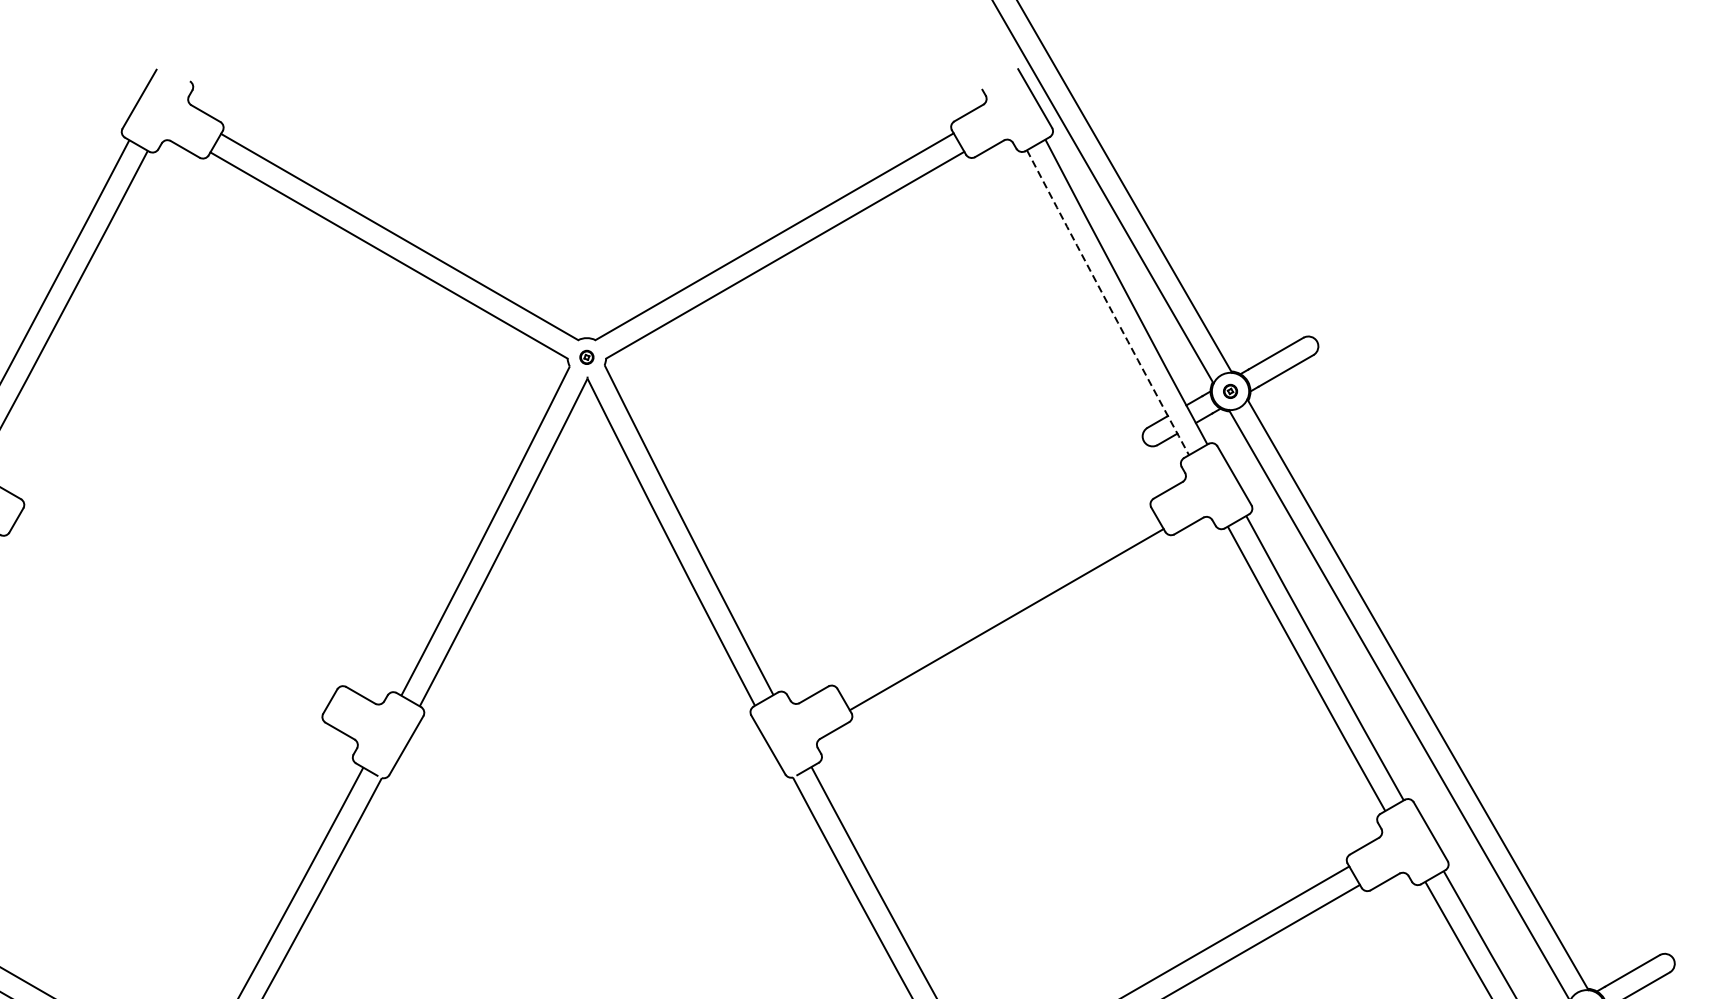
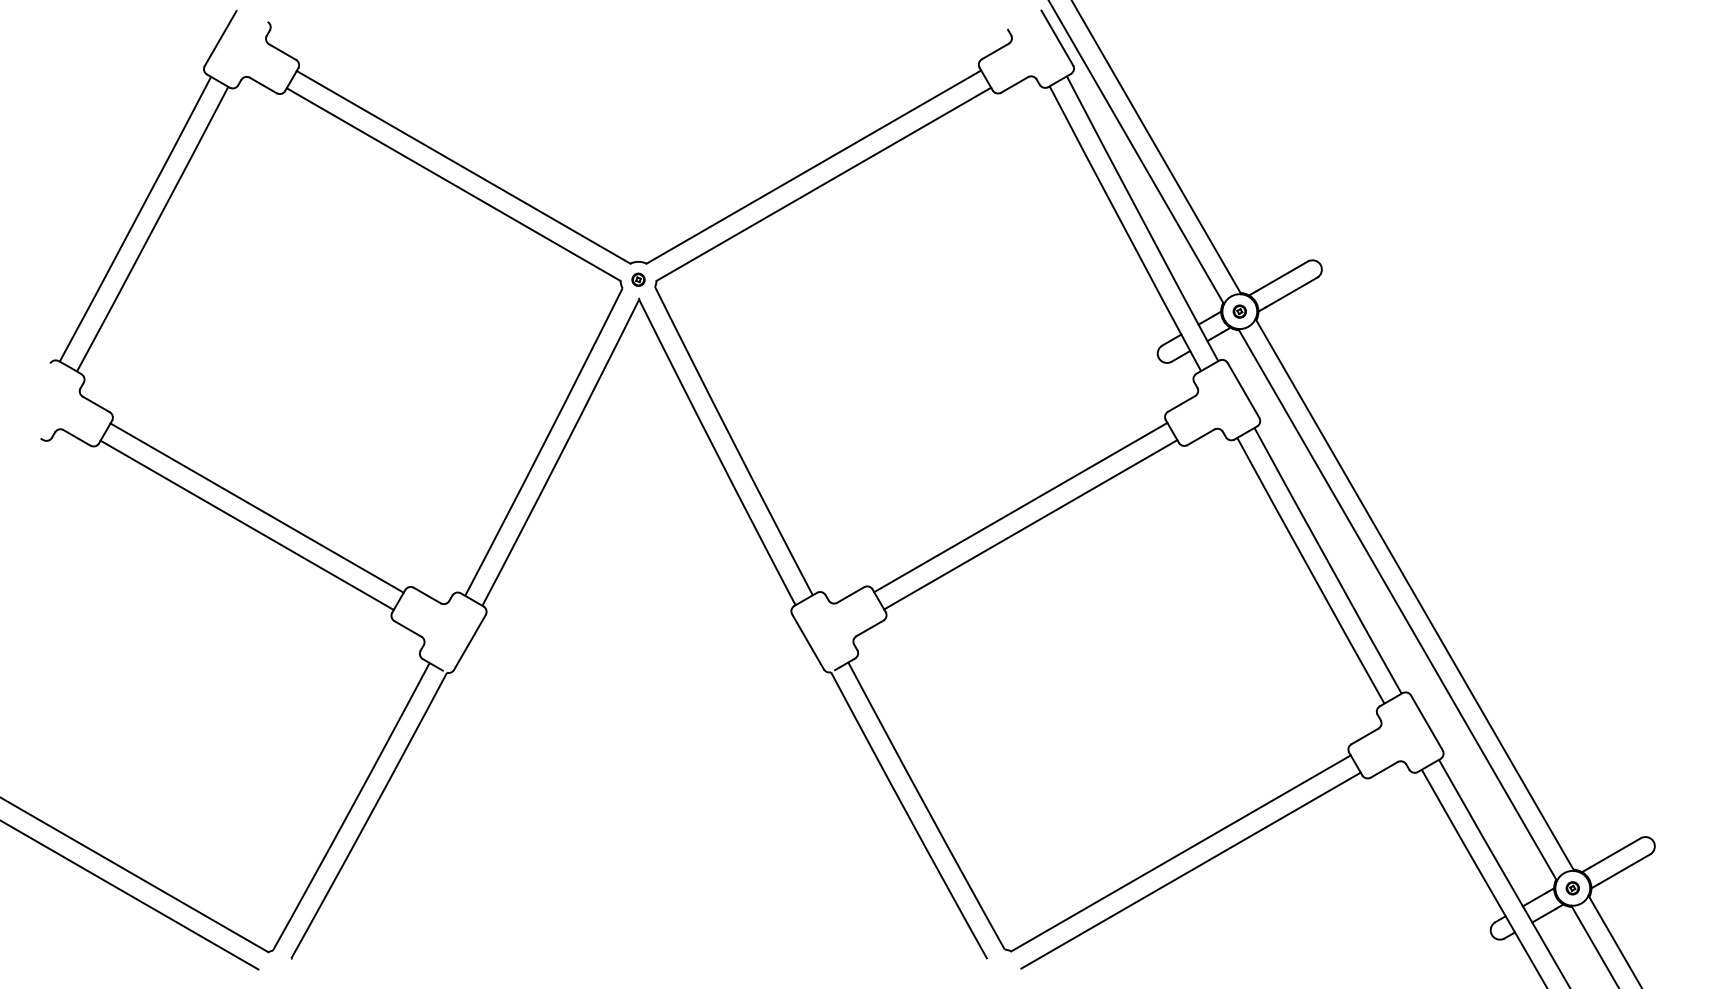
arc: (1107, 302) -> (1124, 228), dashed -> solid
line: (177, 601) -> (256, 507), added
line: (995, 601) -> (1020, 507), added
line: (167, 619) -> (246, 524), added

